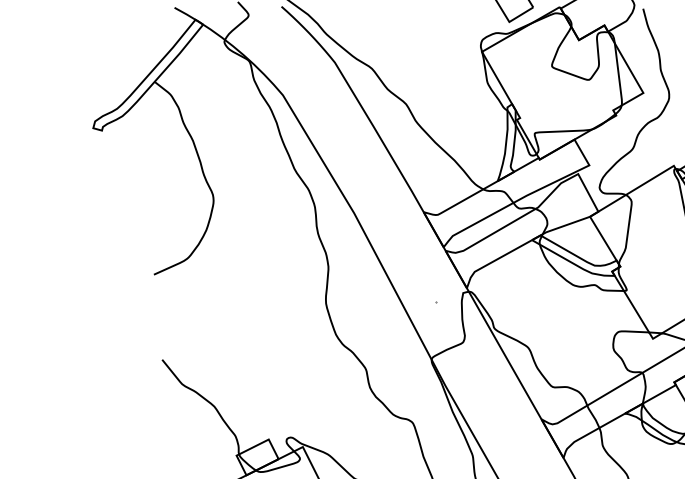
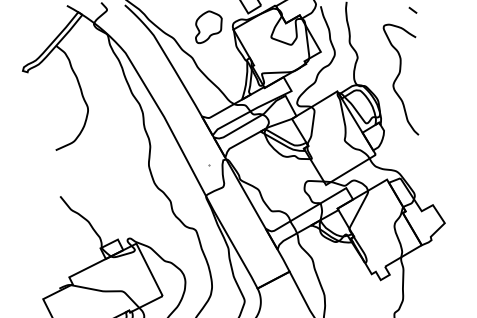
part: (435, 47) -> (208, 27), added

